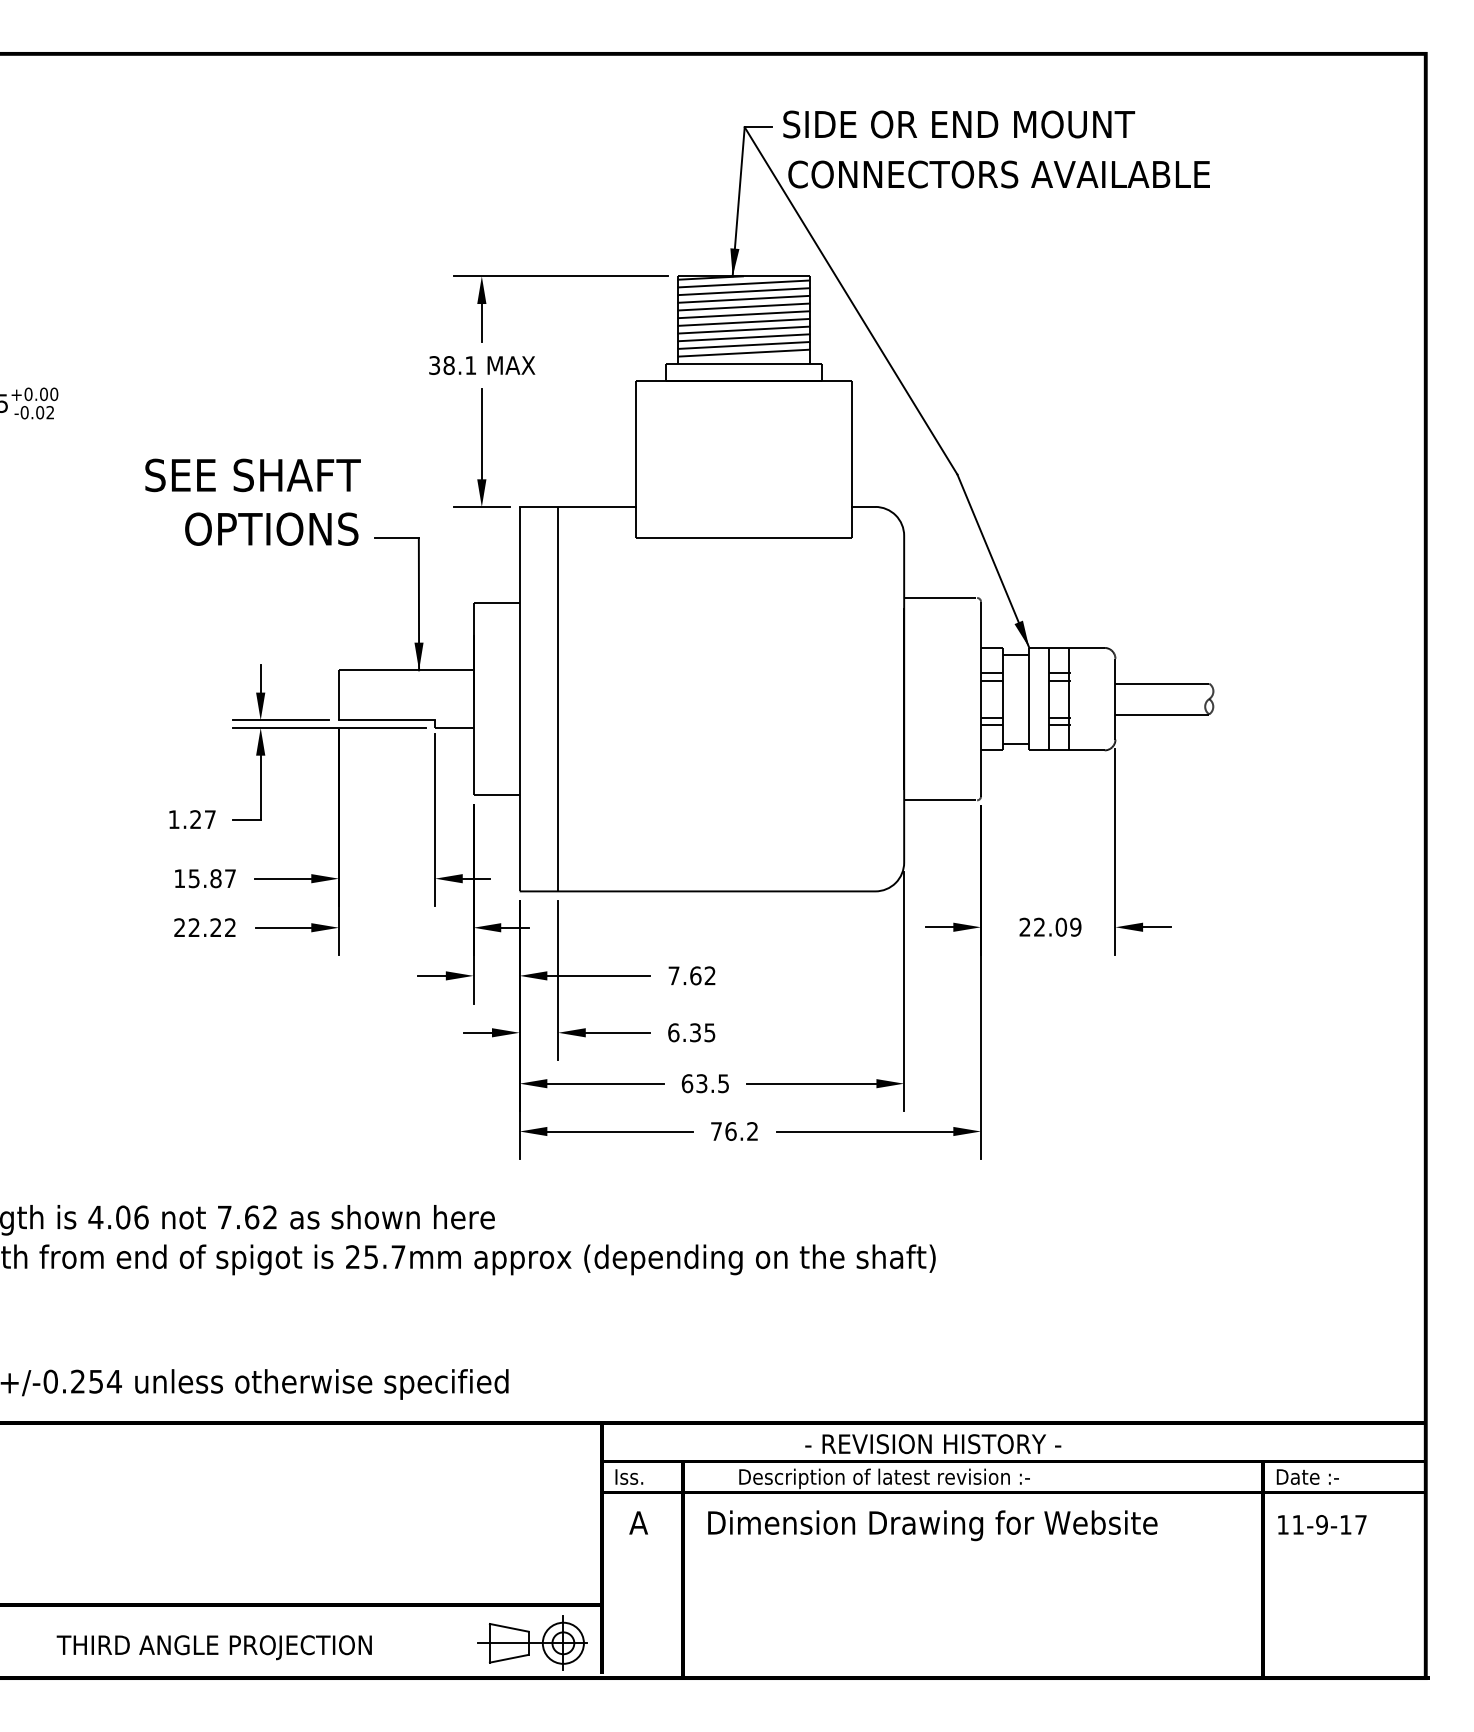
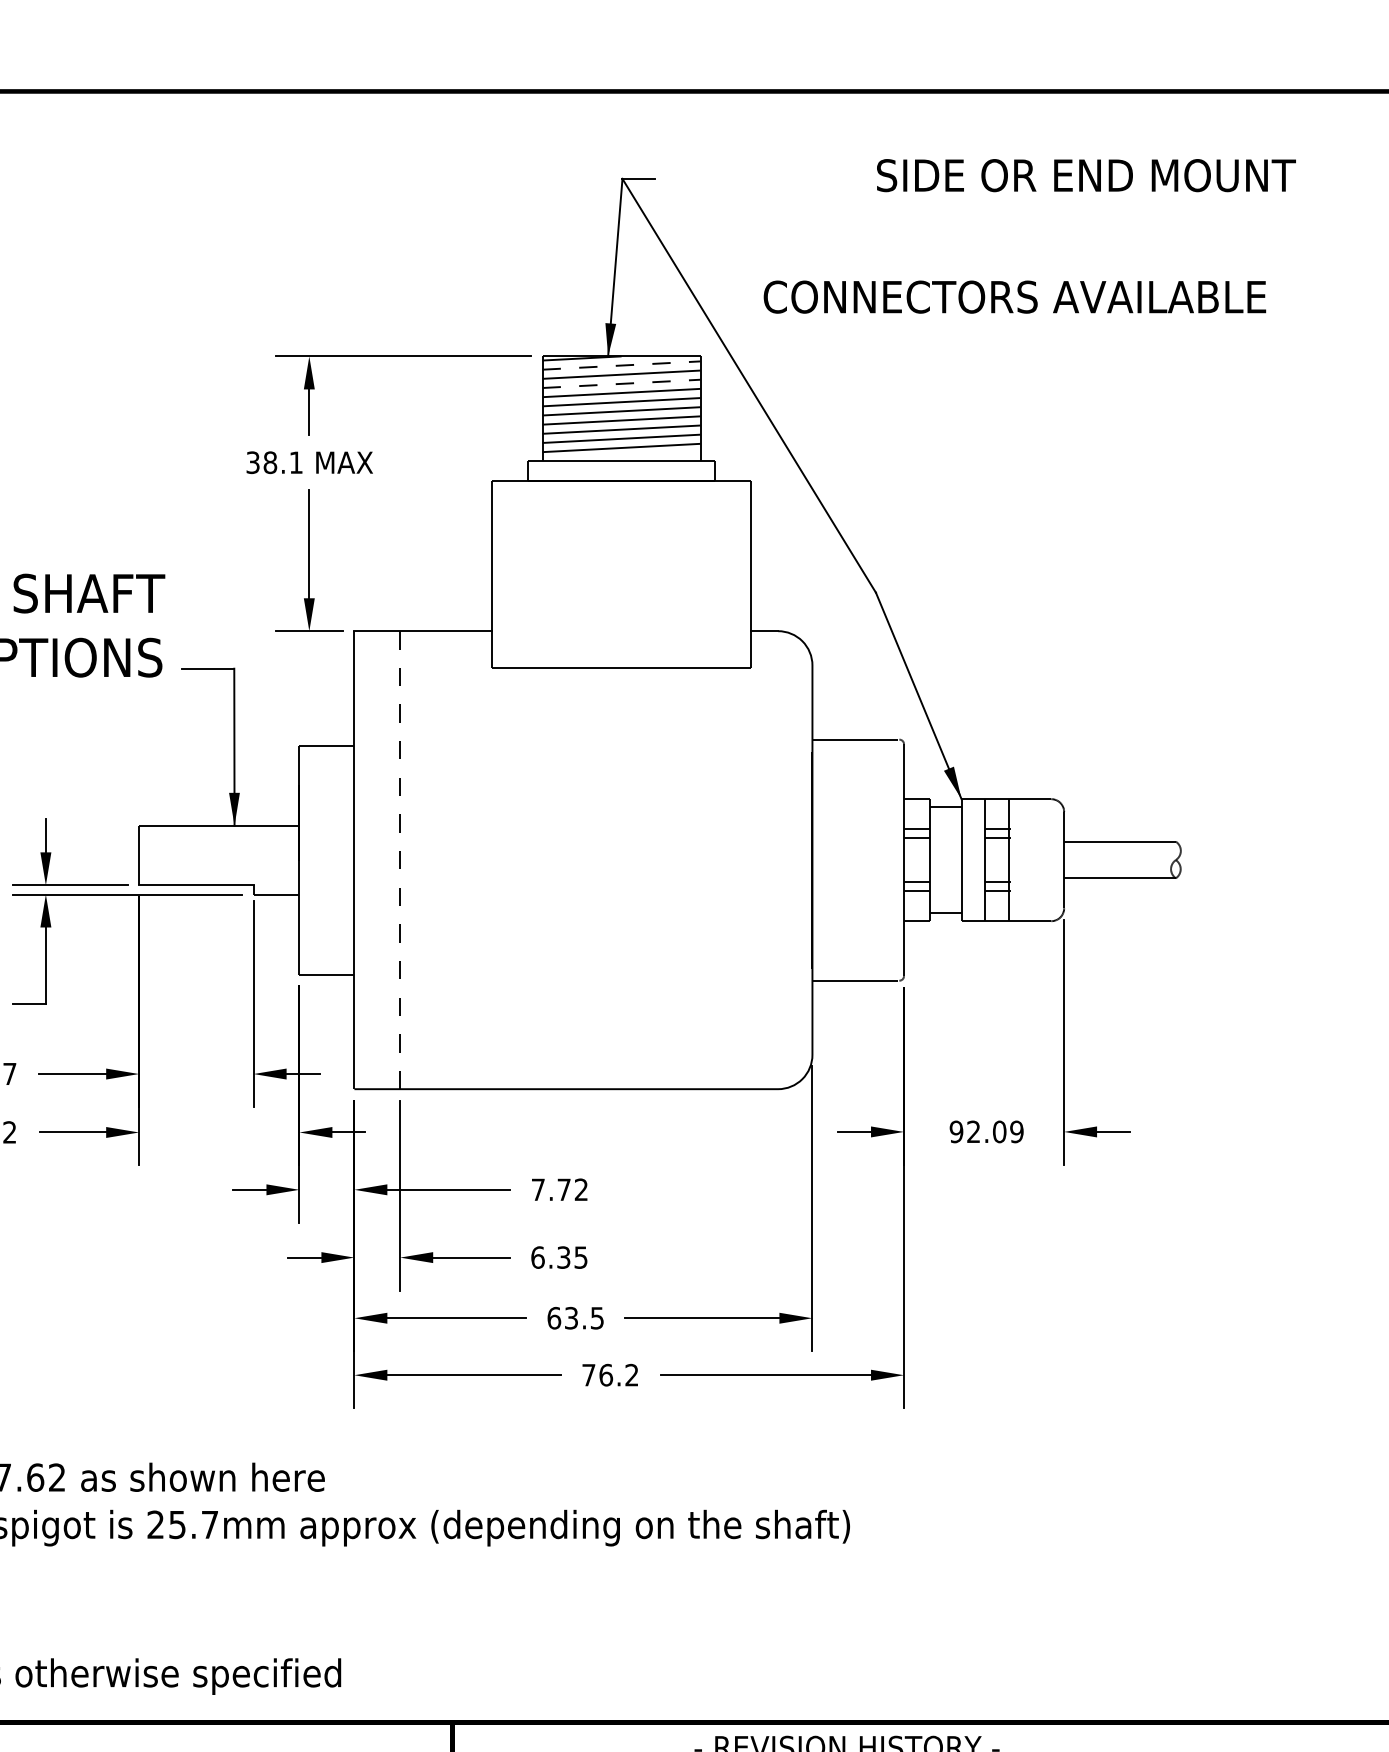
text: (959, 124) -> (1086, 175), moved
text: (998, 174) -> (1014, 297), moved
line: (744, 283) -> (622, 364), solid -> dashed
line: (744, 299) -> (622, 384), solid -> dashed
line: (558, 699) -> (400, 860), solid -> dashed
text: (1024, 926) -> (955, 1130), 22.09 -> 92.09
text: (695, 975) -> (563, 1189), 7.62 -> 7.72

